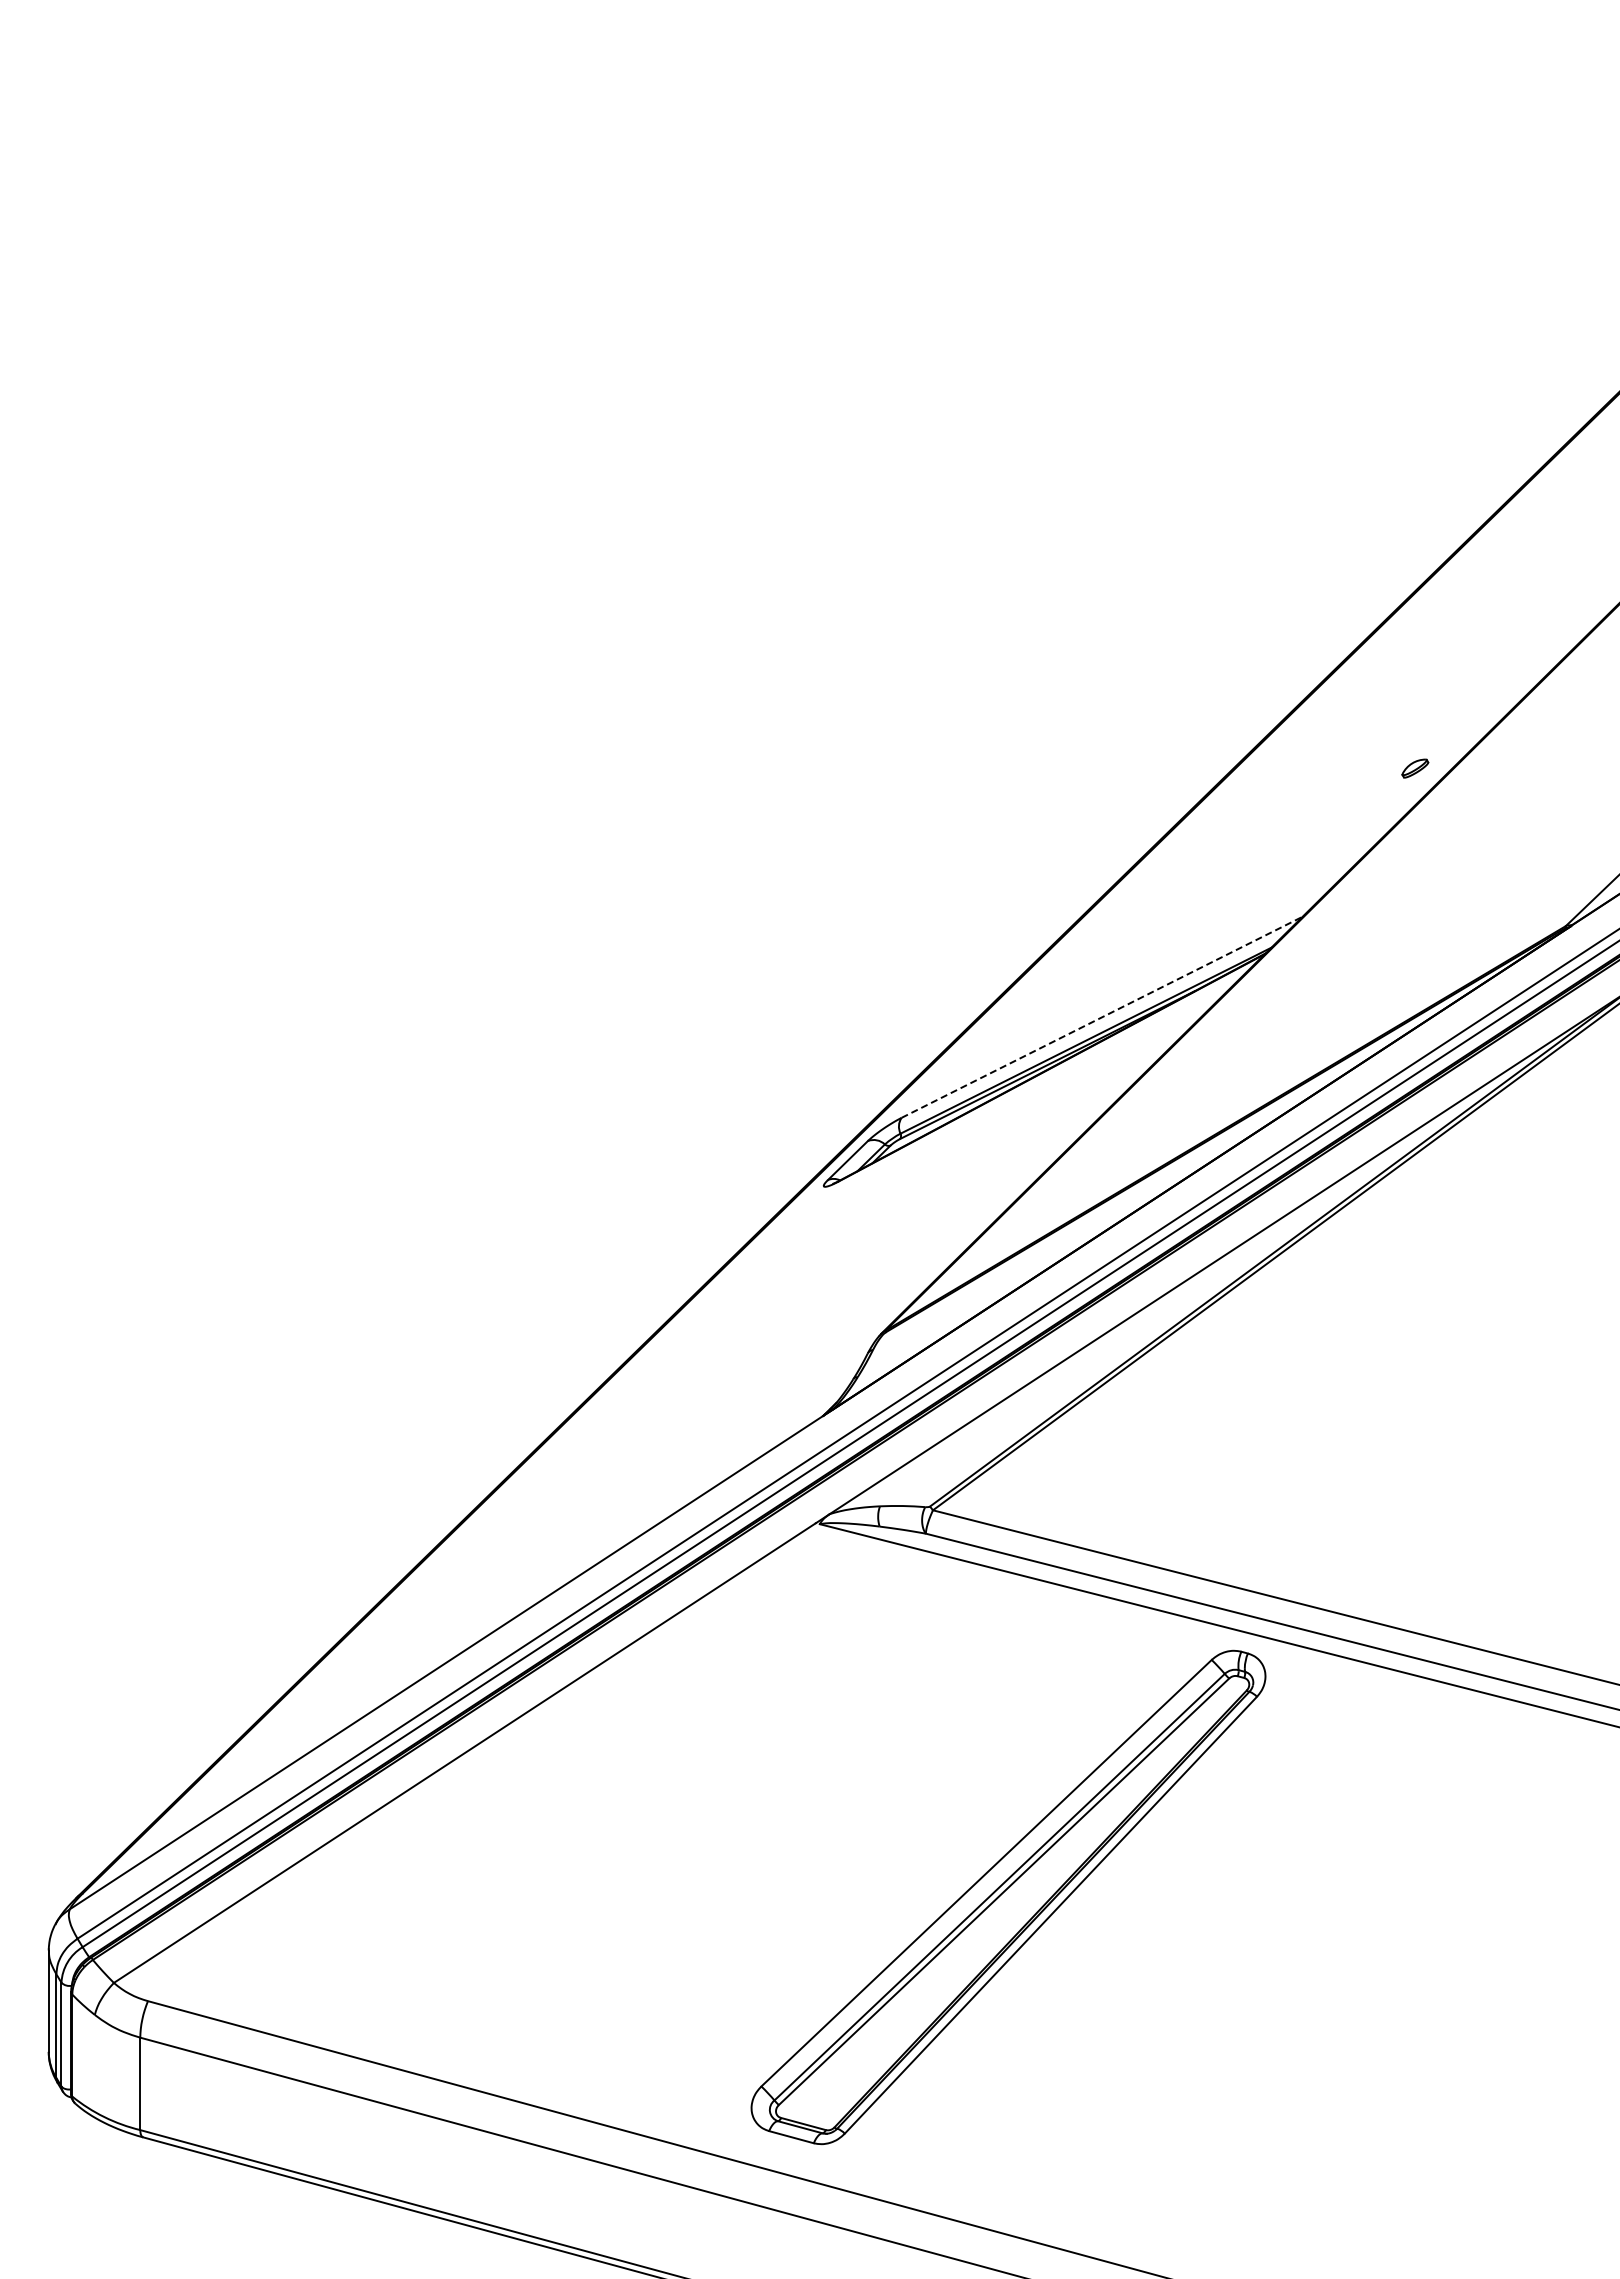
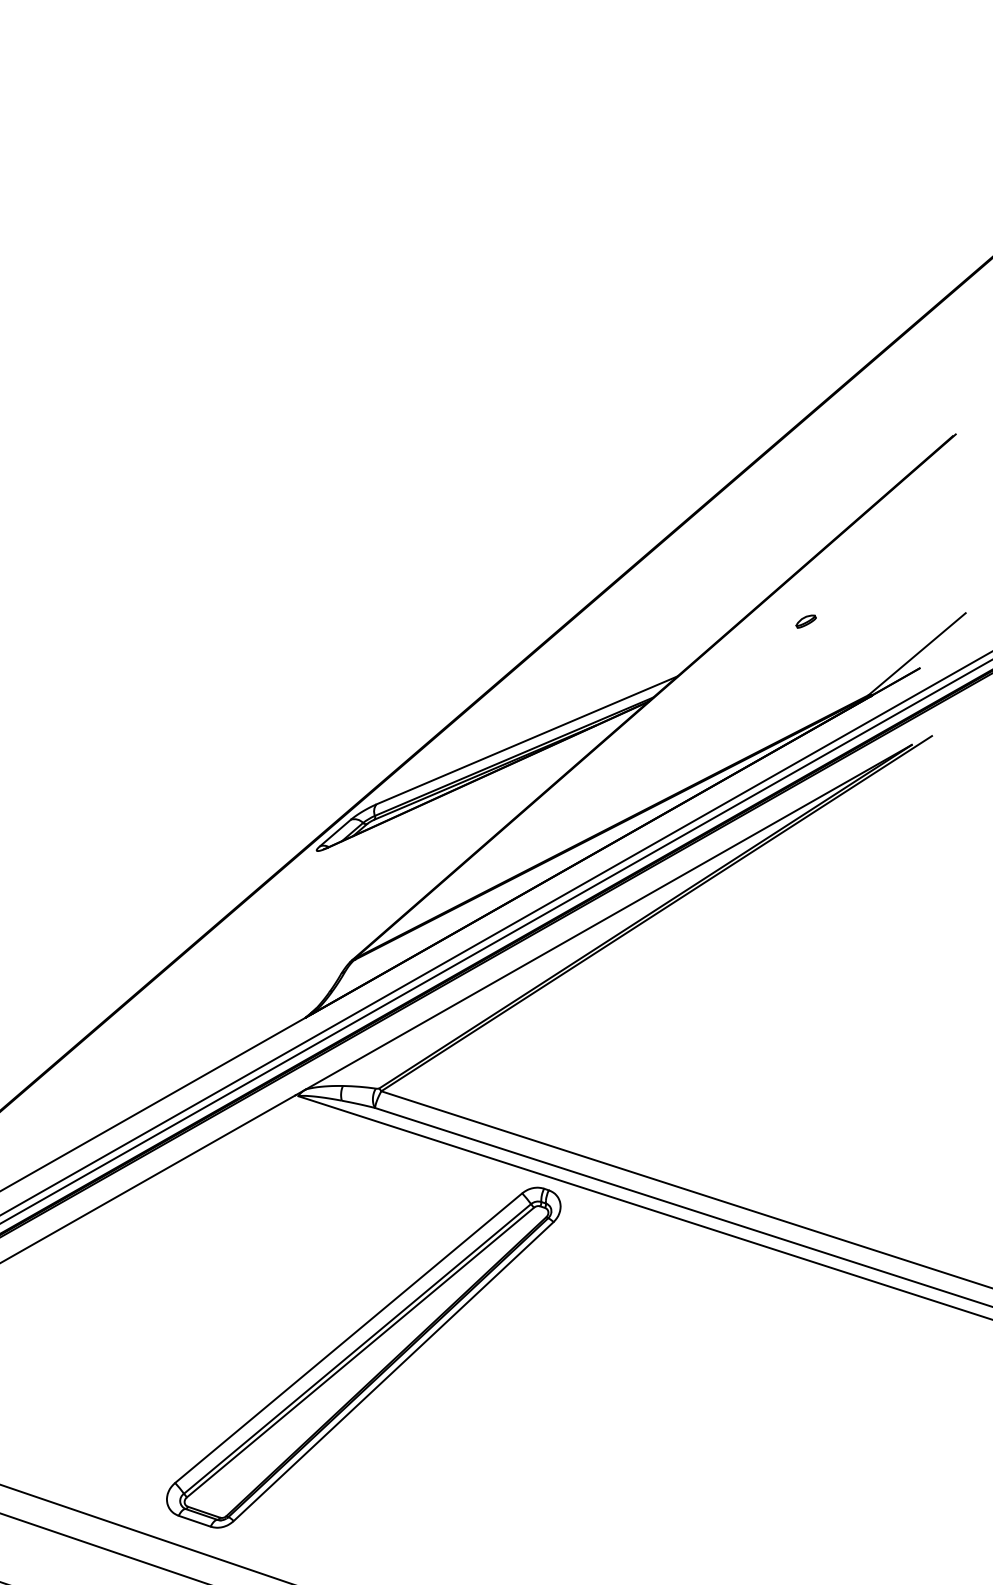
part: (1415, 768) -> (806, 621), moved
line: (1102, 1017) -> (527, 740), dashed -> solid
part: (1008, 1897) -> (363, 1356), moved

